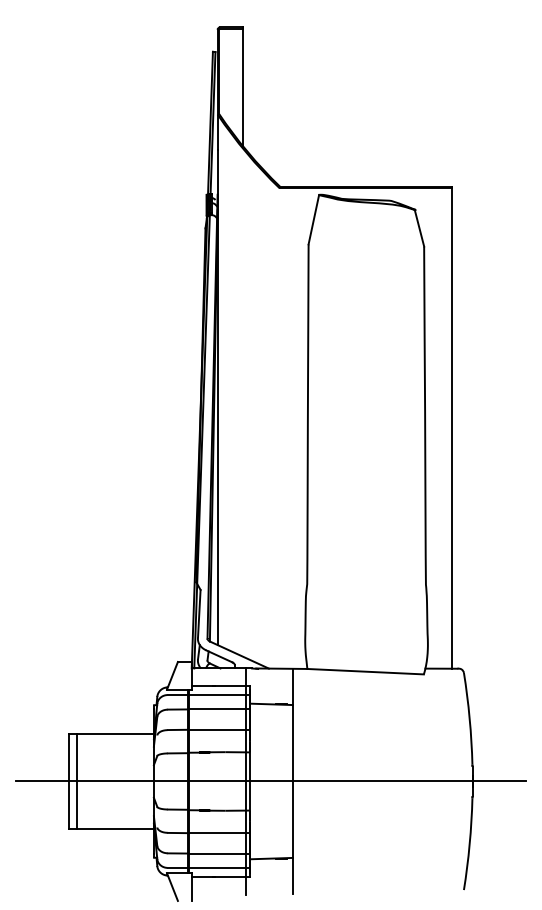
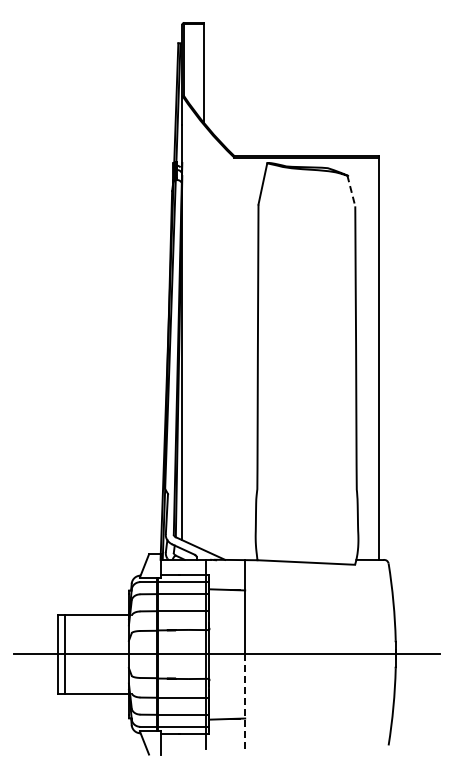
line: (419, 227) -> (351, 190), solid -> dashed
line: (293, 837) -> (245, 701), solid -> dashed

